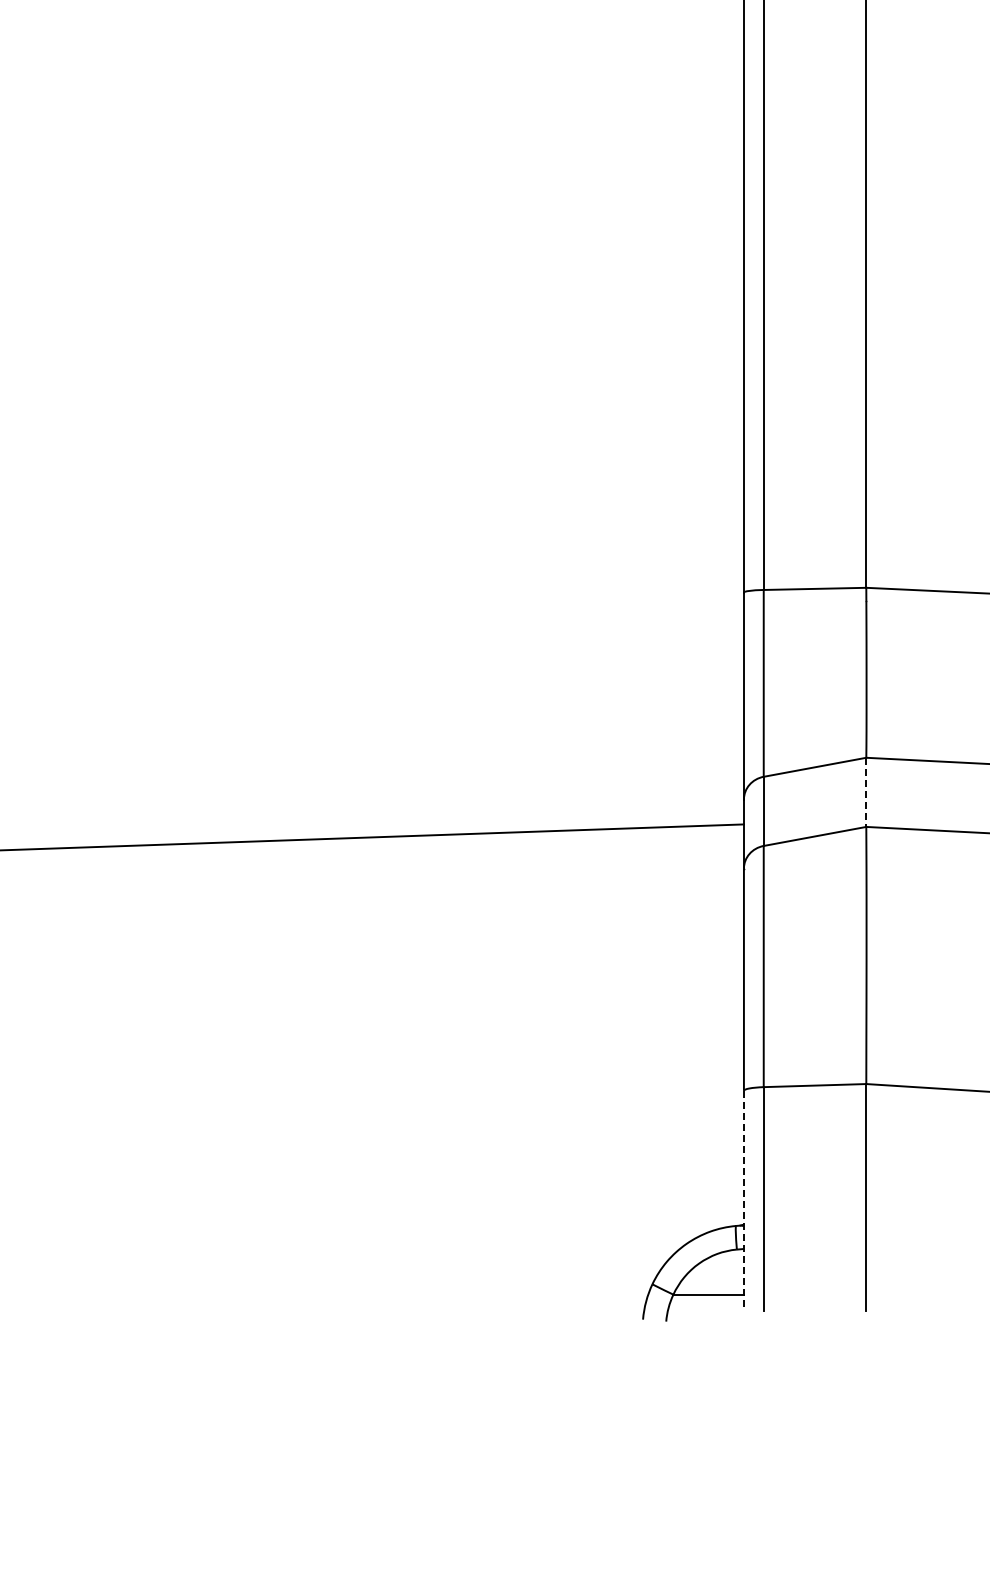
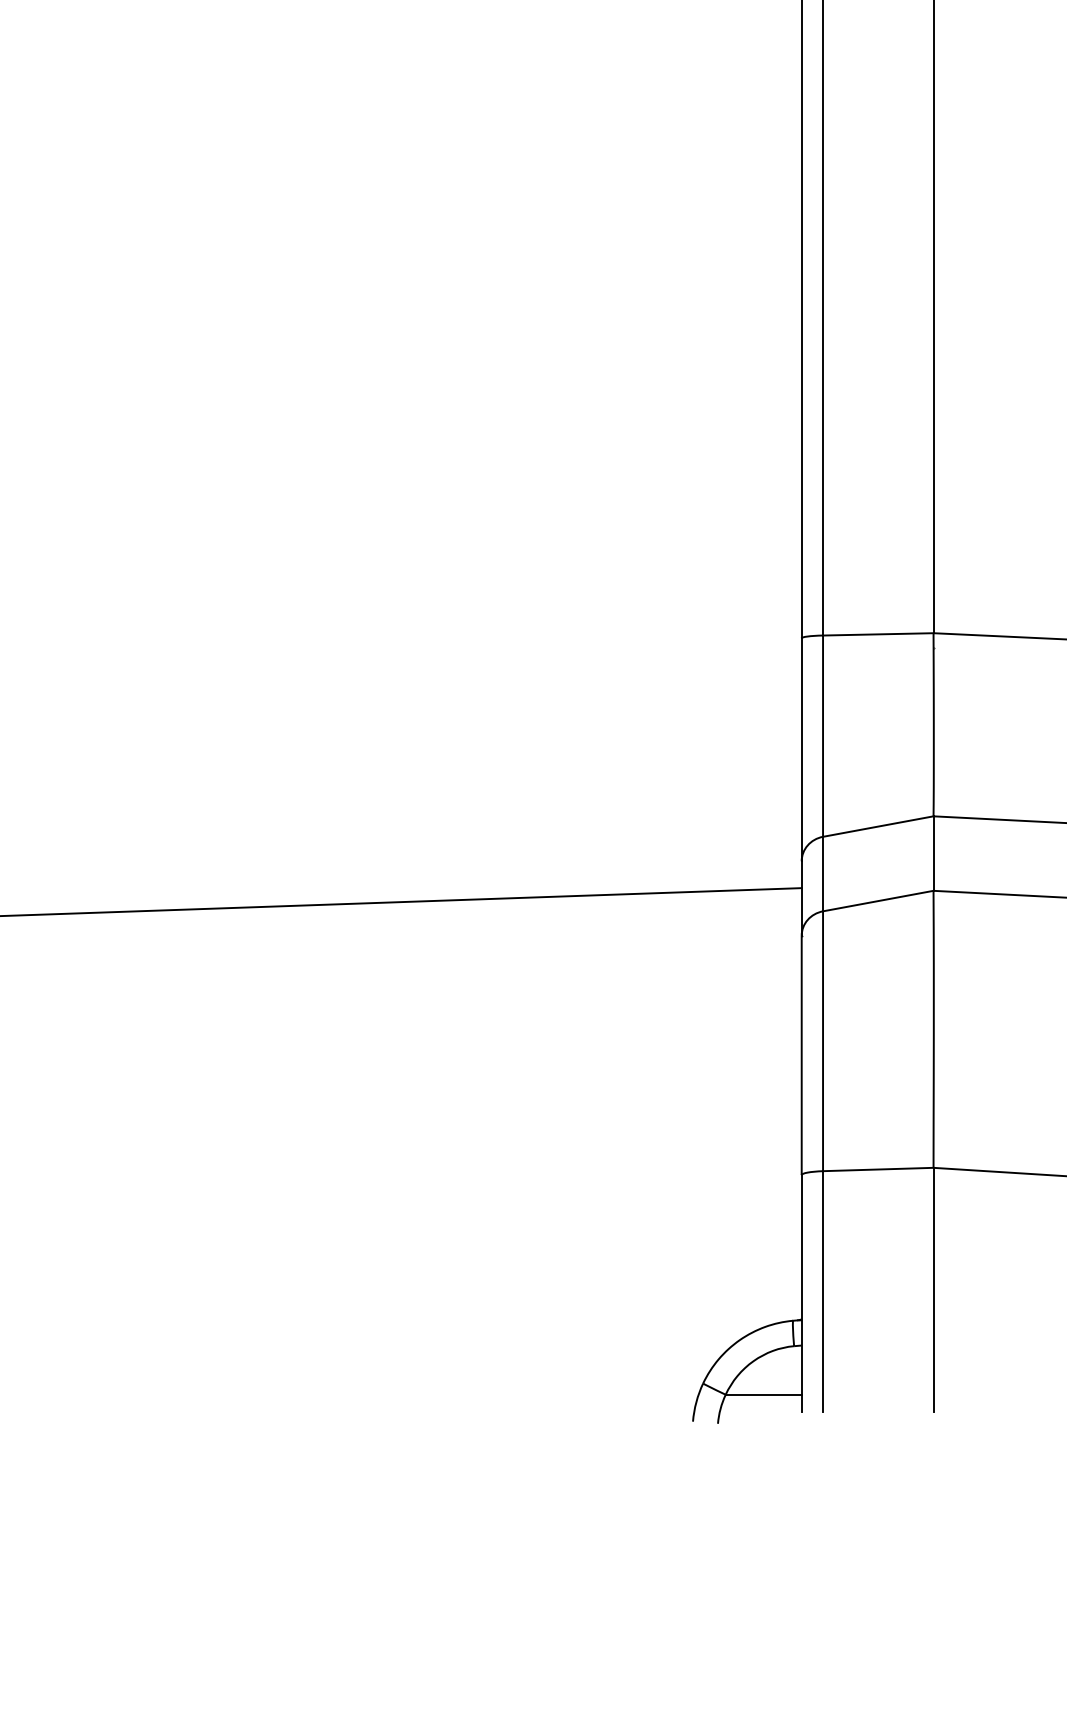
line: (866, 792) -> (933, 853), dashed -> solid
line: (743, 1201) -> (801, 1294), dashed -> solid

